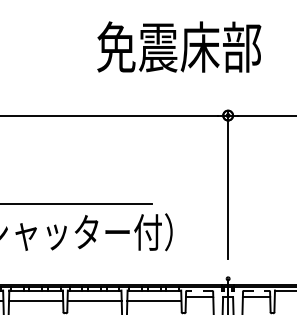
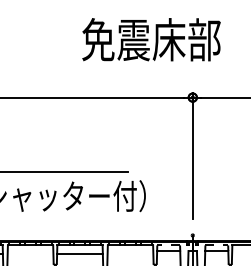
line: (36, 301) -> (30, 254), removed
line: (154, 301) -> (130, 254), removed

